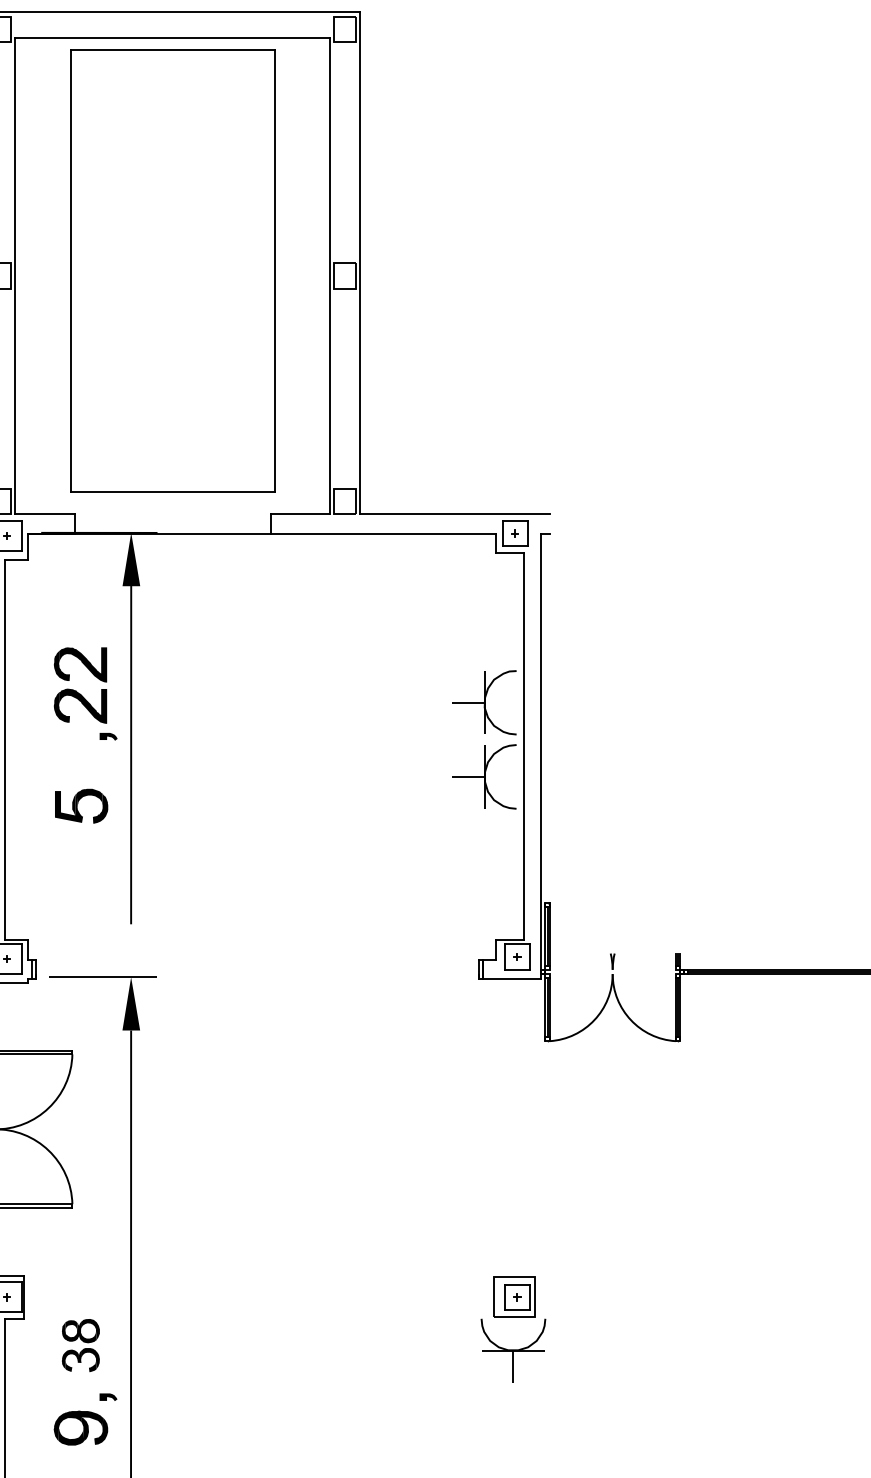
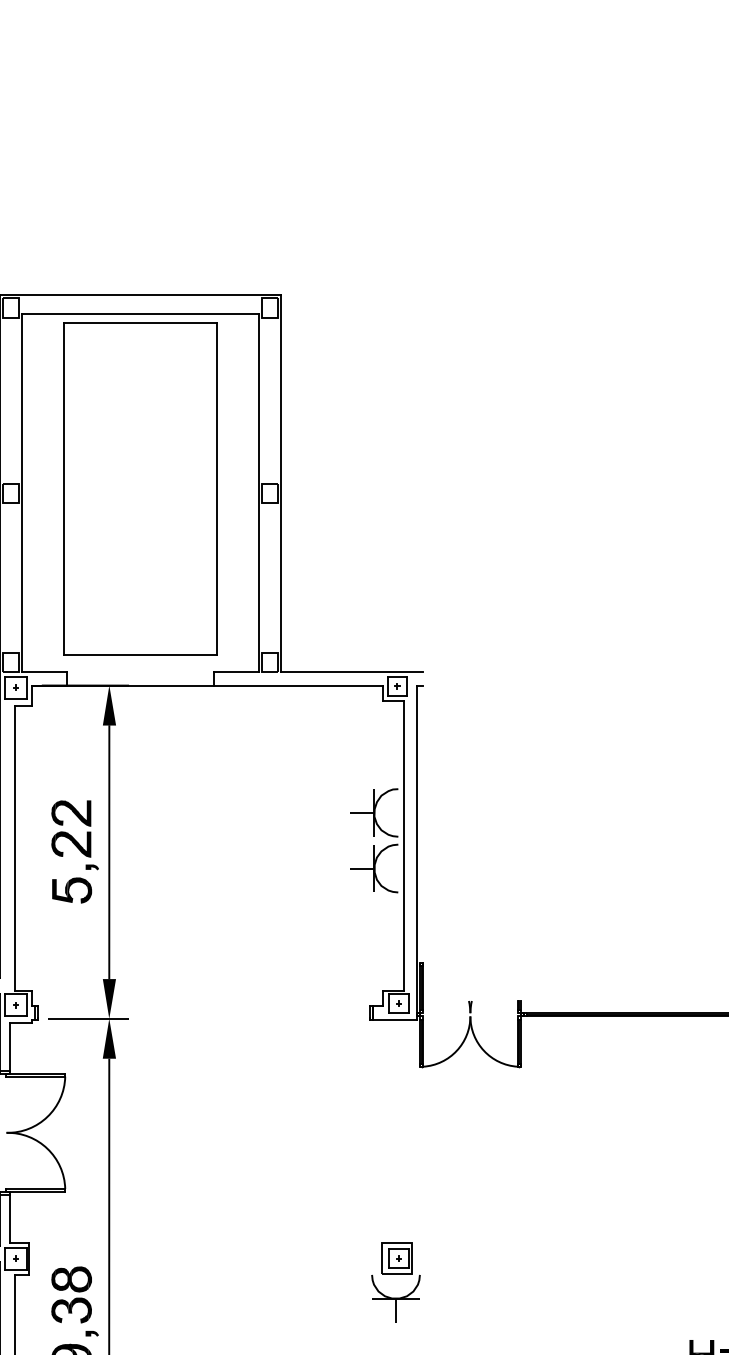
part: (84, 694) -> (74, 835), moved
fill: (131, 950) -> (109, 998), added
part: (80, 1344) -> (71, 1294), size x1.43

